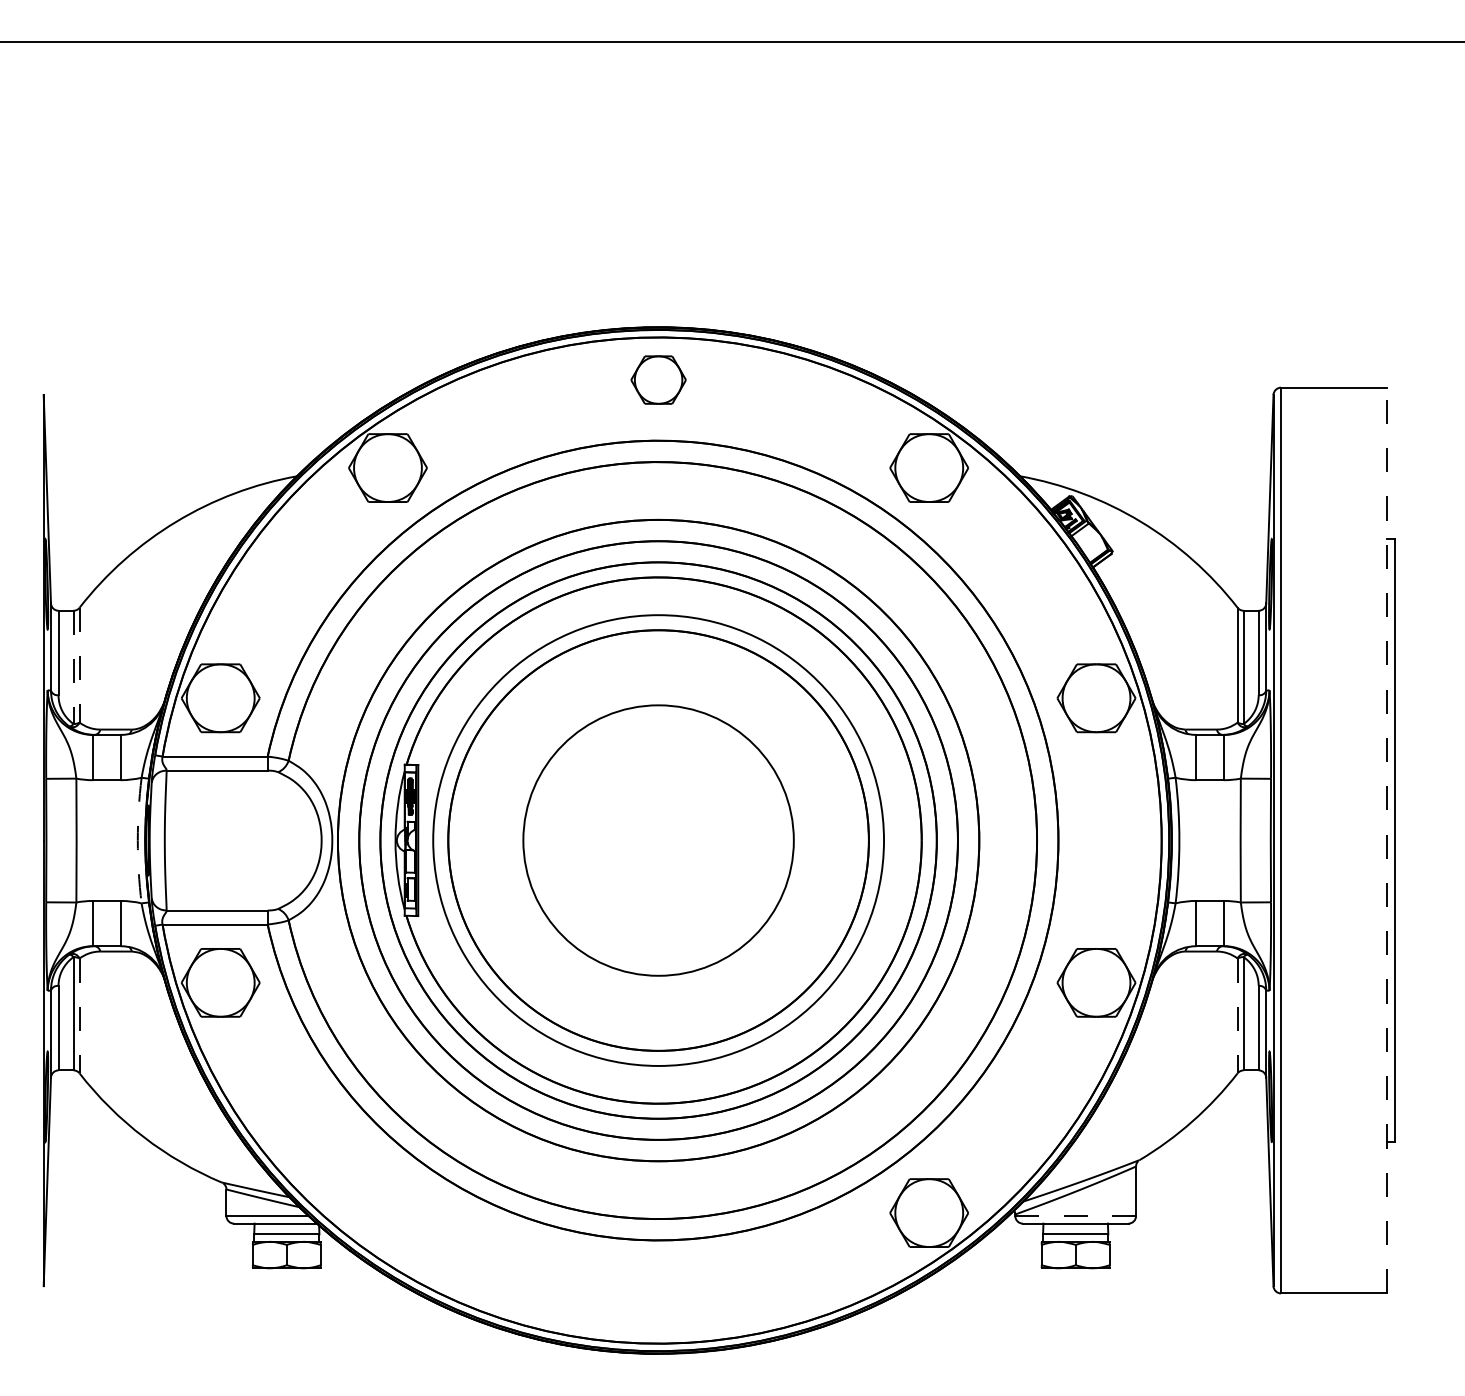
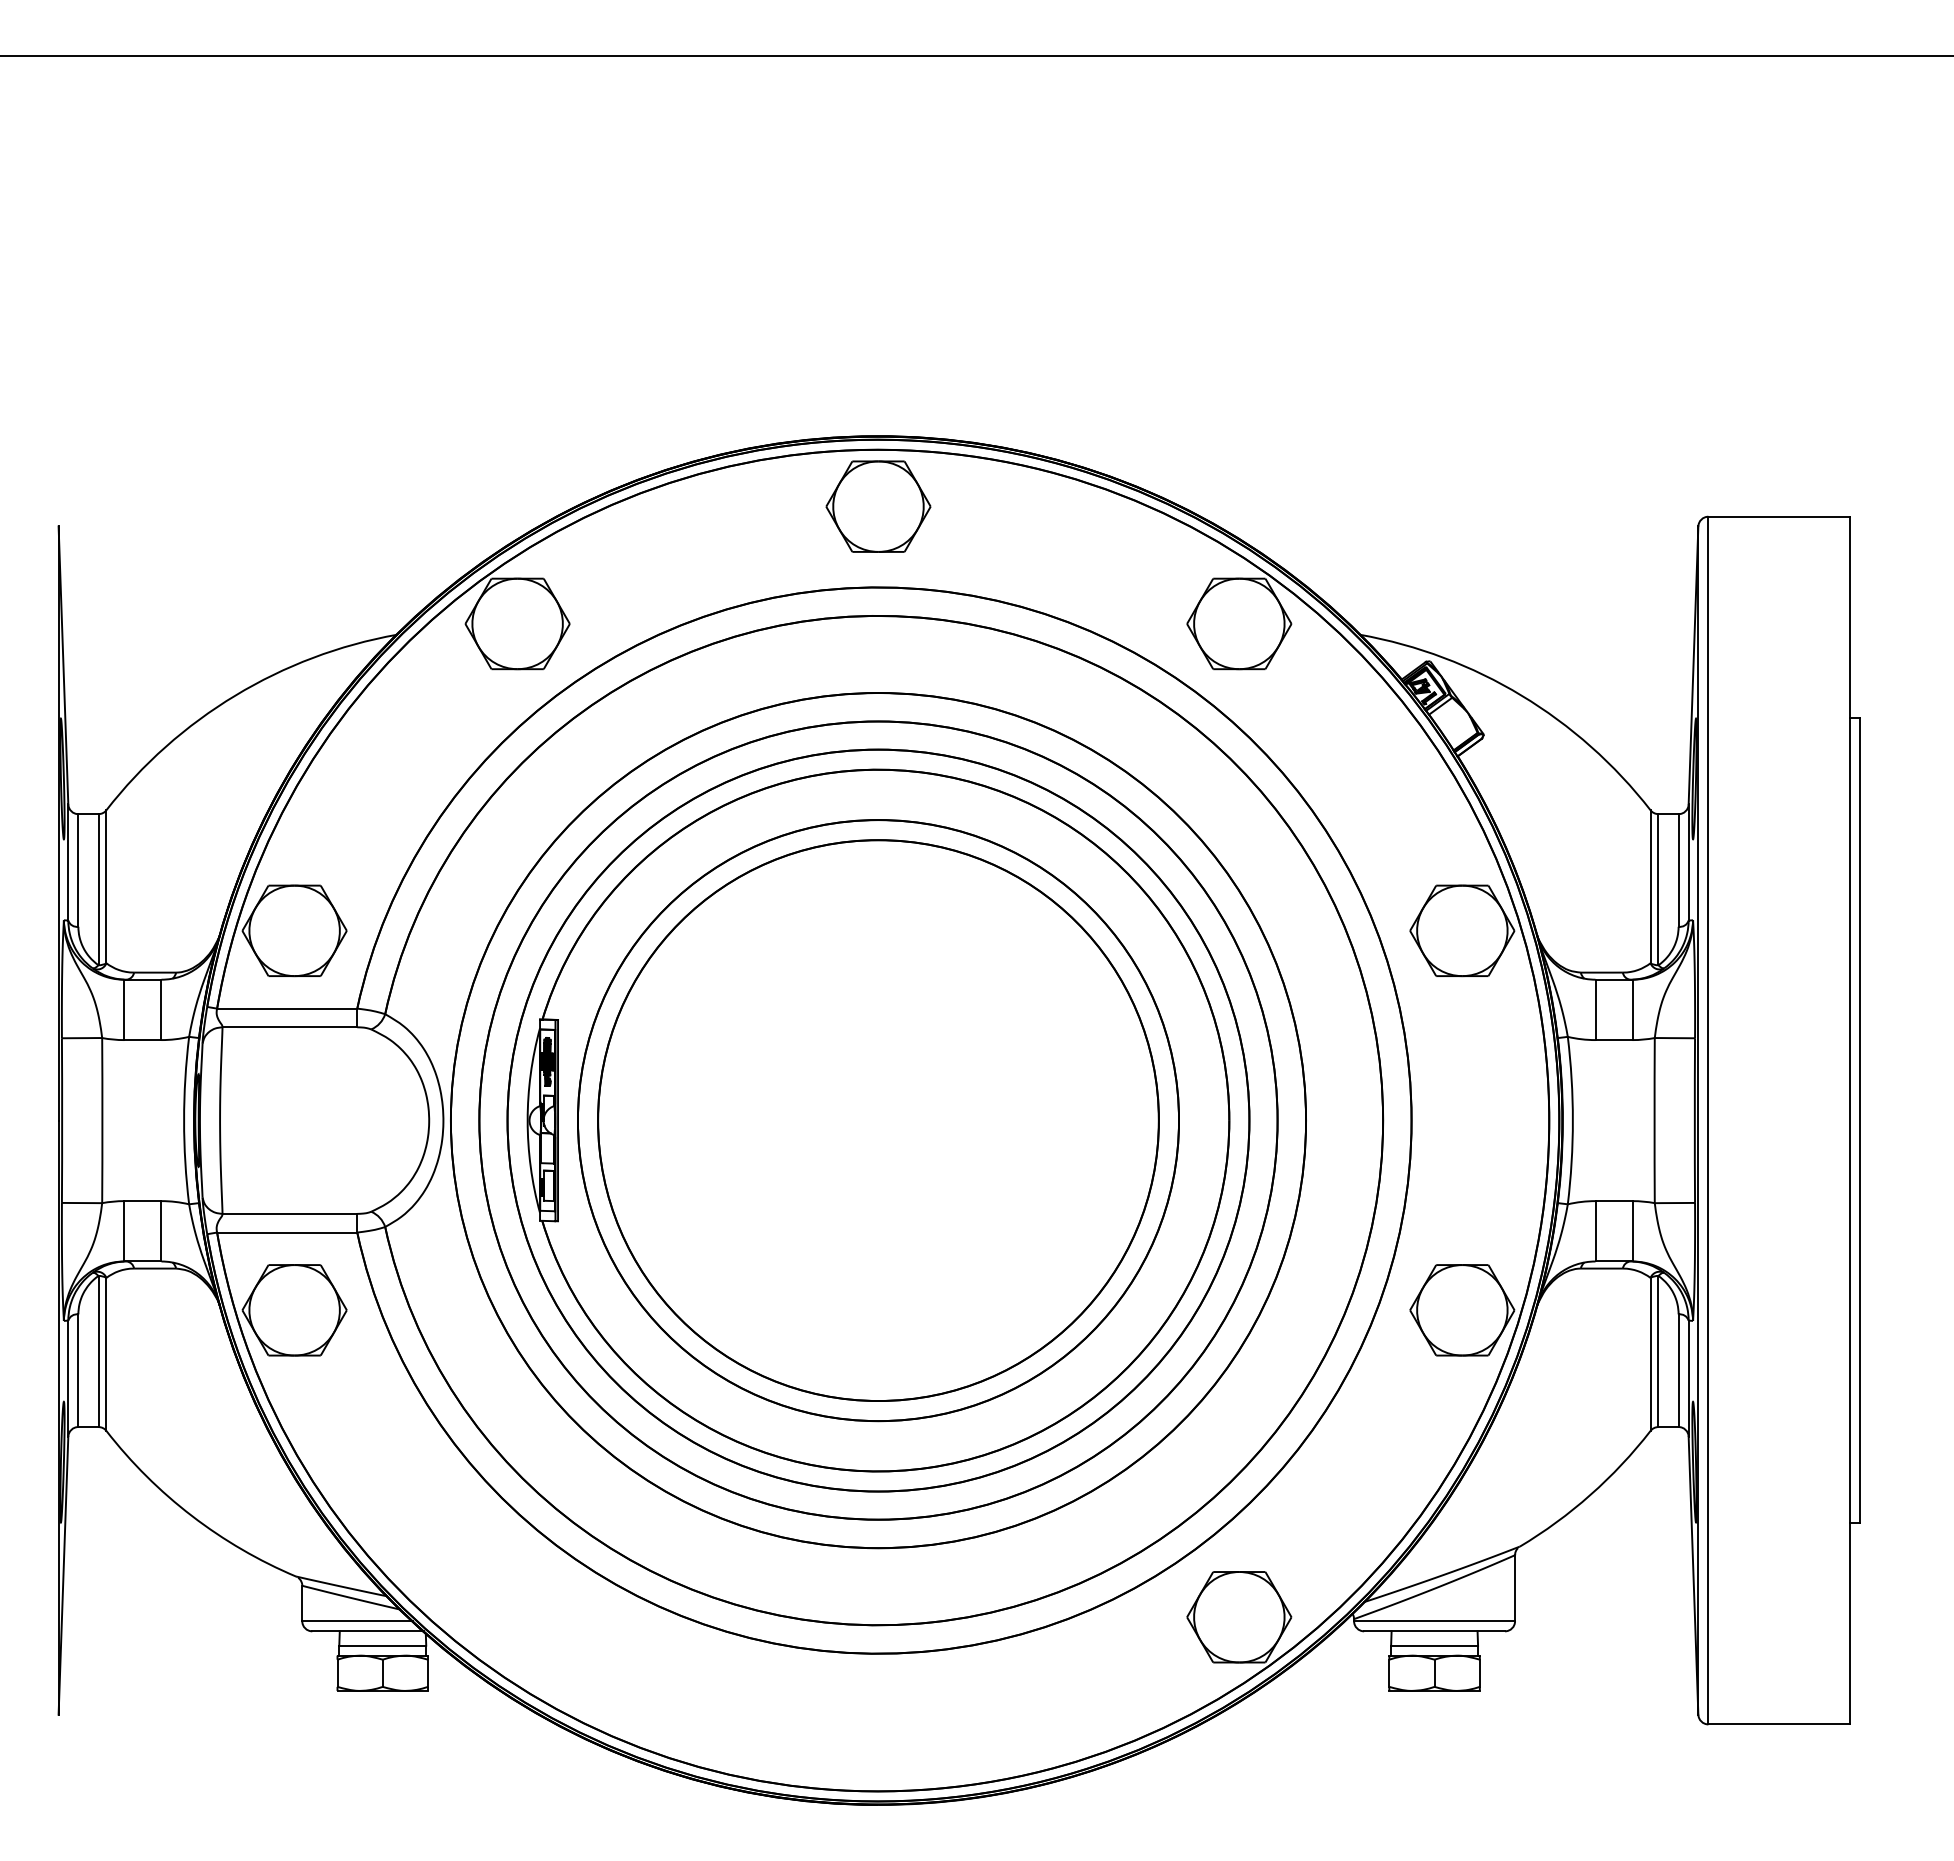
part: (658, 380) -> (878, 506), size x1.43
line: (79, 665) -> (106, 886), dashed -> solid
line: (73, 667) -> (98, 889), dashed -> solid
arc: (138, 840) -> (184, 1120), dashed -> solid
circle: (658, 840) -> (878, 1120), size x1.67
line: (1386, 840) -> (1849, 1120), dashed -> solid
line: (79, 1016) -> (106, 1354), dashed -> solid
line: (1237, 1016) -> (1650, 1354), dashed -> solid
line: (1075, 1216) -> (1434, 1621), dashed -> solid

